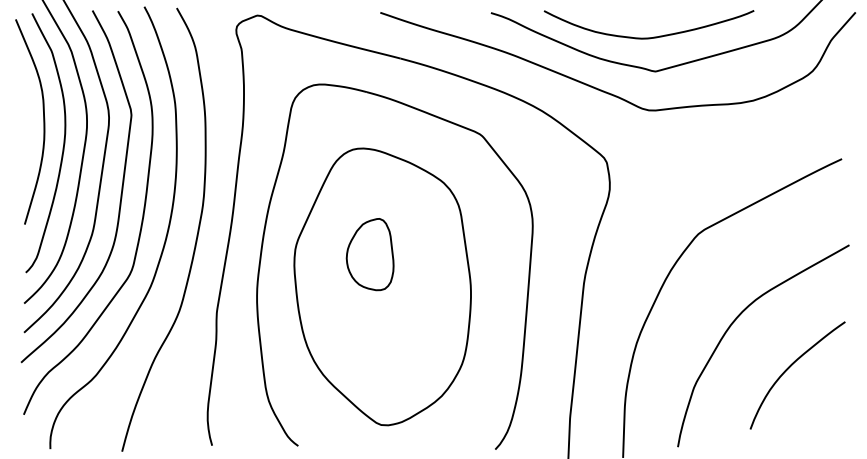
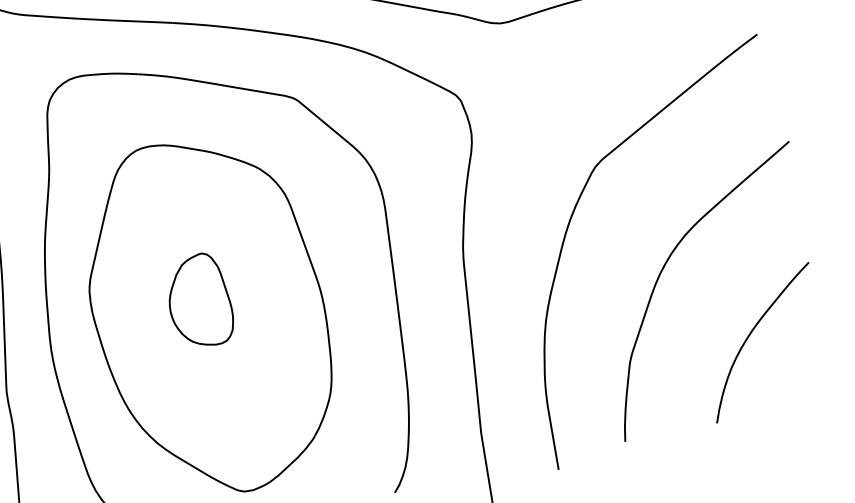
part: (369, 254) -> (198, 301), moved
curve: (790, 367) -> (751, 334), moved

